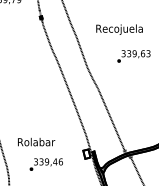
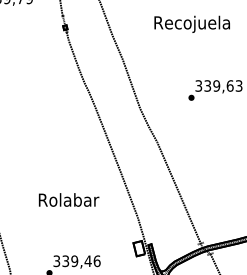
text: (119, 29) -> (192, 24), moved
text: (36, 142) -> (68, 200), moved

